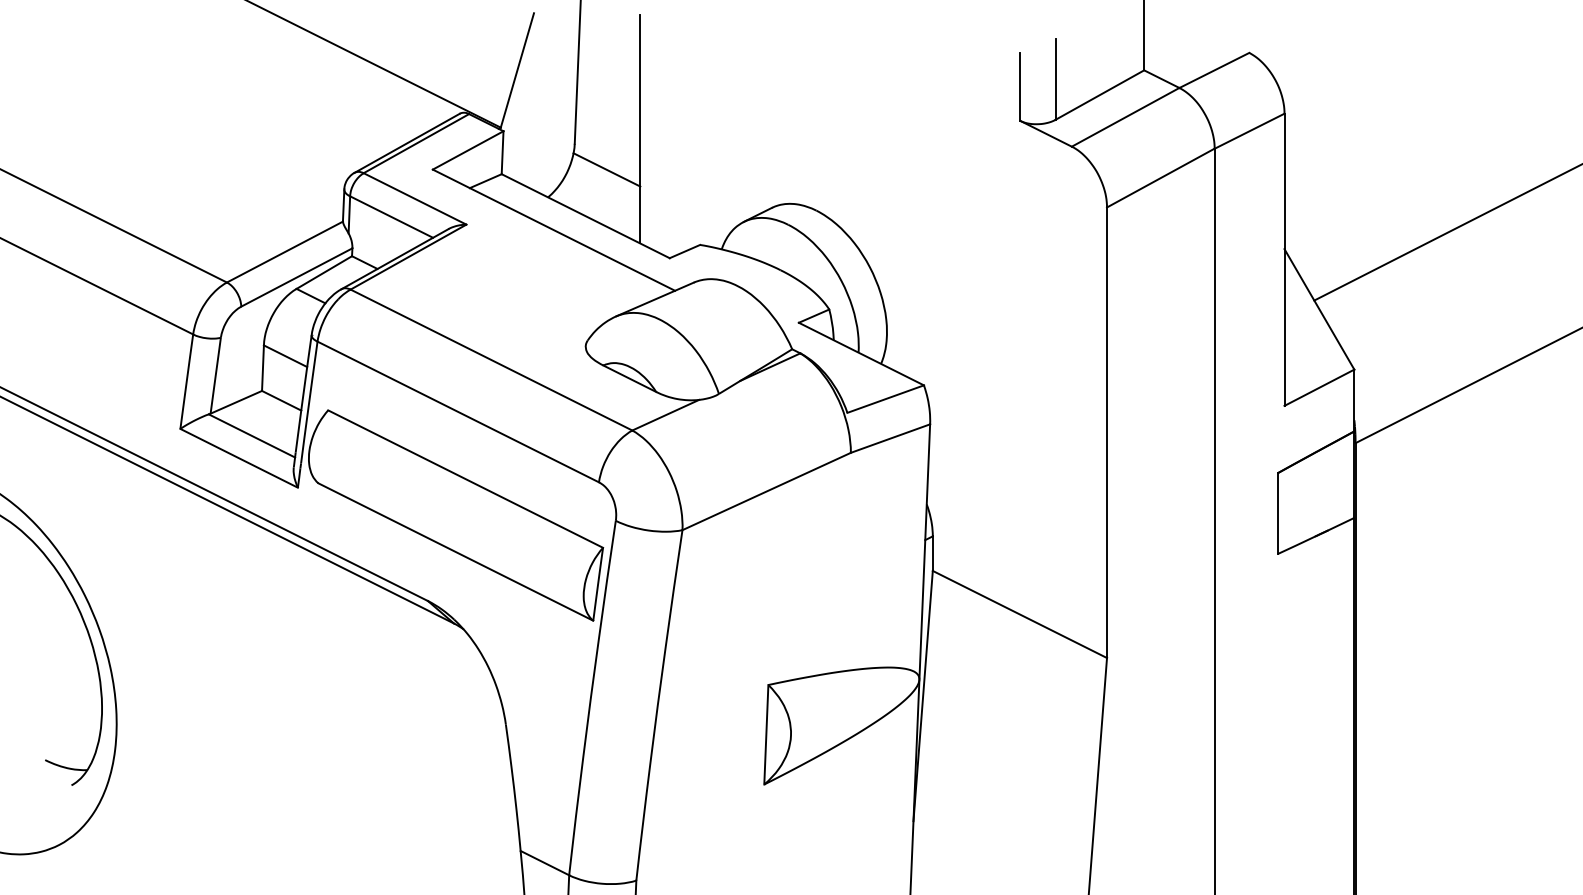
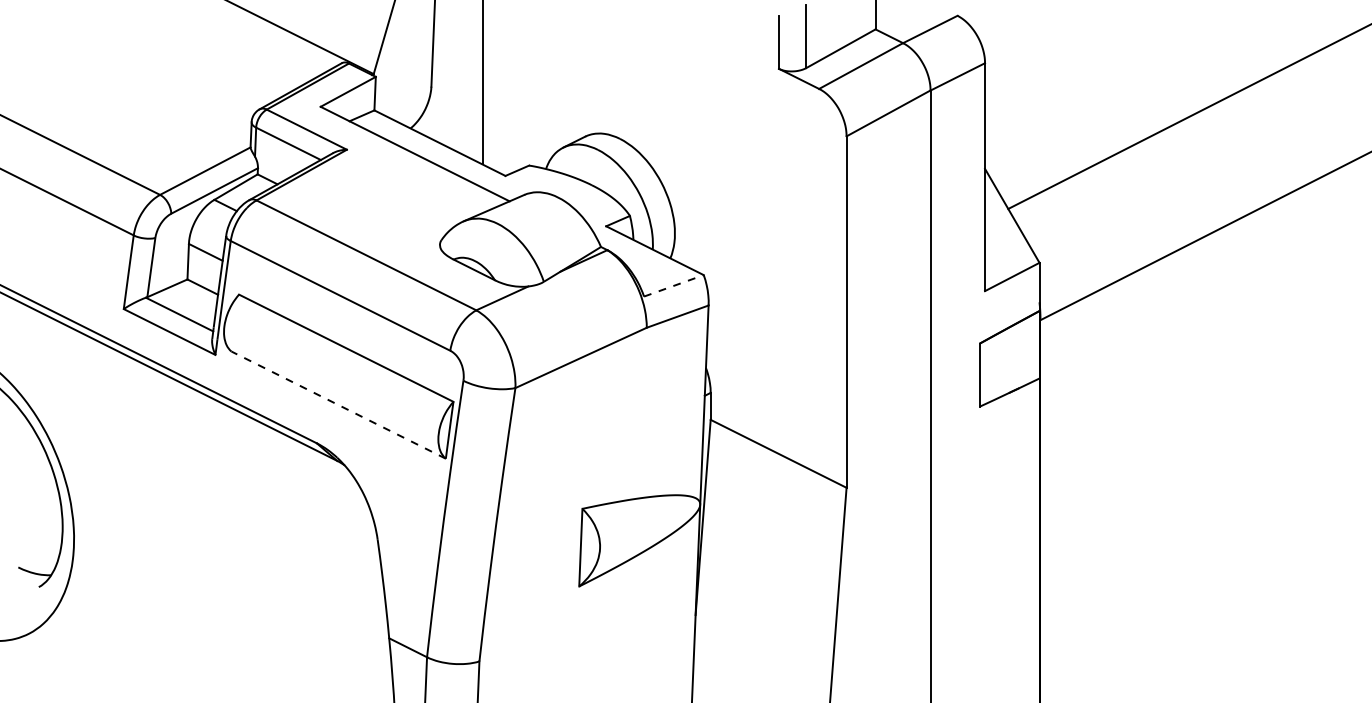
line: (606, 170) -> (456, 107), removed
line: (885, 398) -> (673, 285), solid -> dashed
line: (455, 552) -> (338, 405), solid -> dashed

